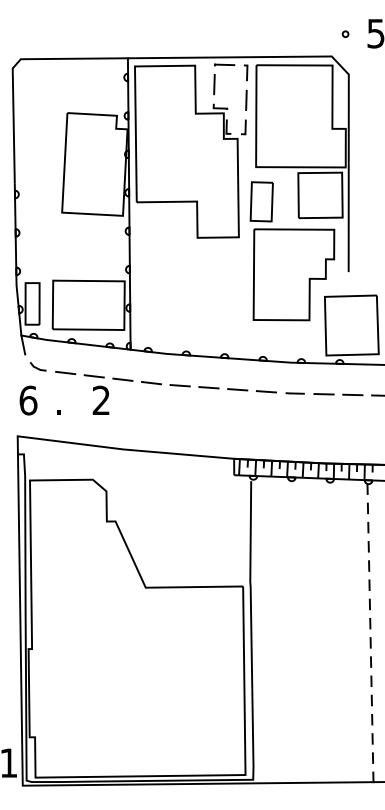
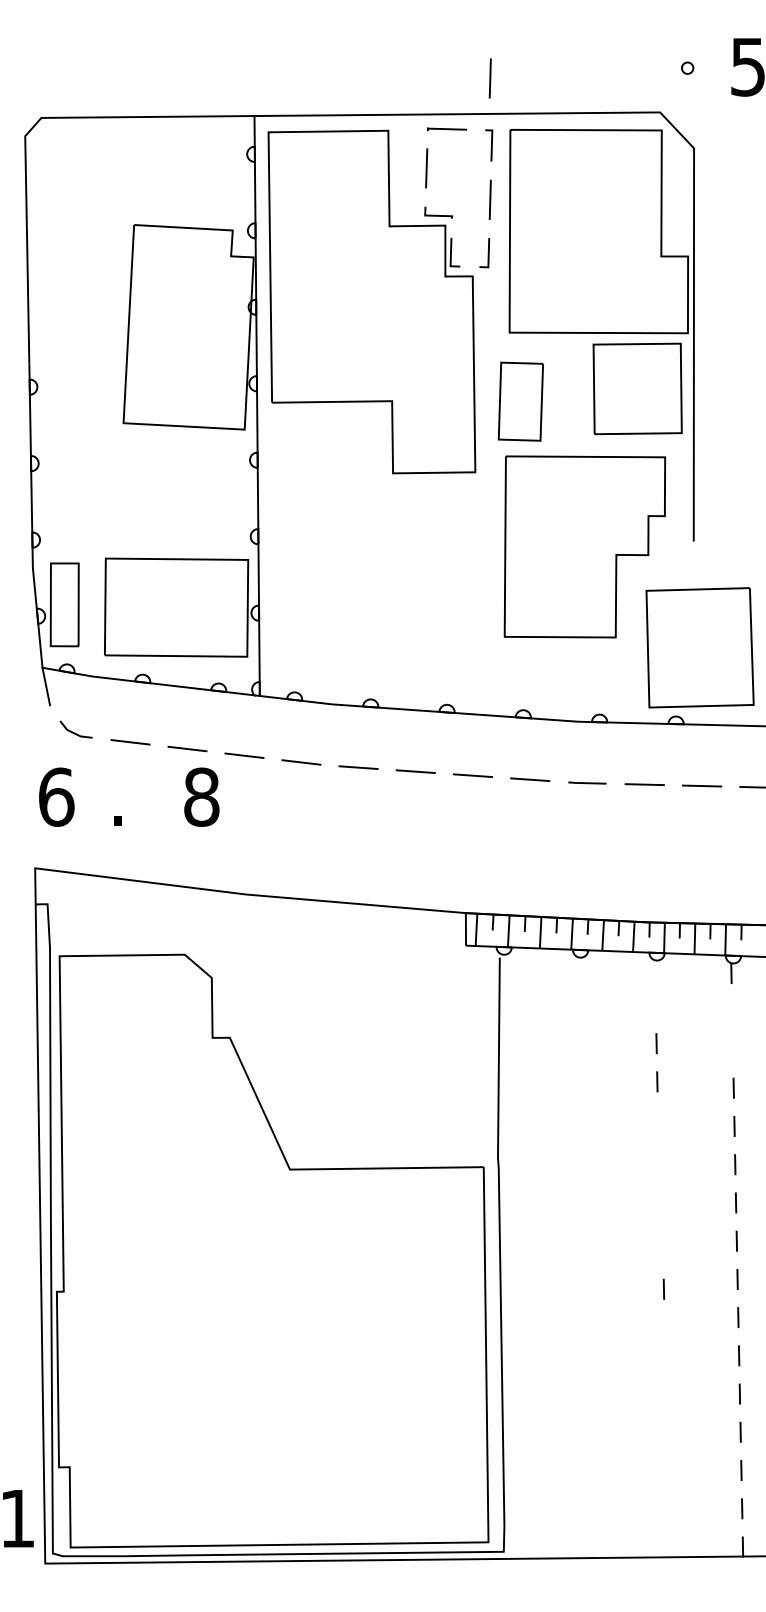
line: (246, 38) -> (490, 76), added
text: (101, 400) -> (201, 797), 2 -> 8
line: (368, 514) -> (657, 1055), moved
line: (333, 647) -> (663, 1288), added

